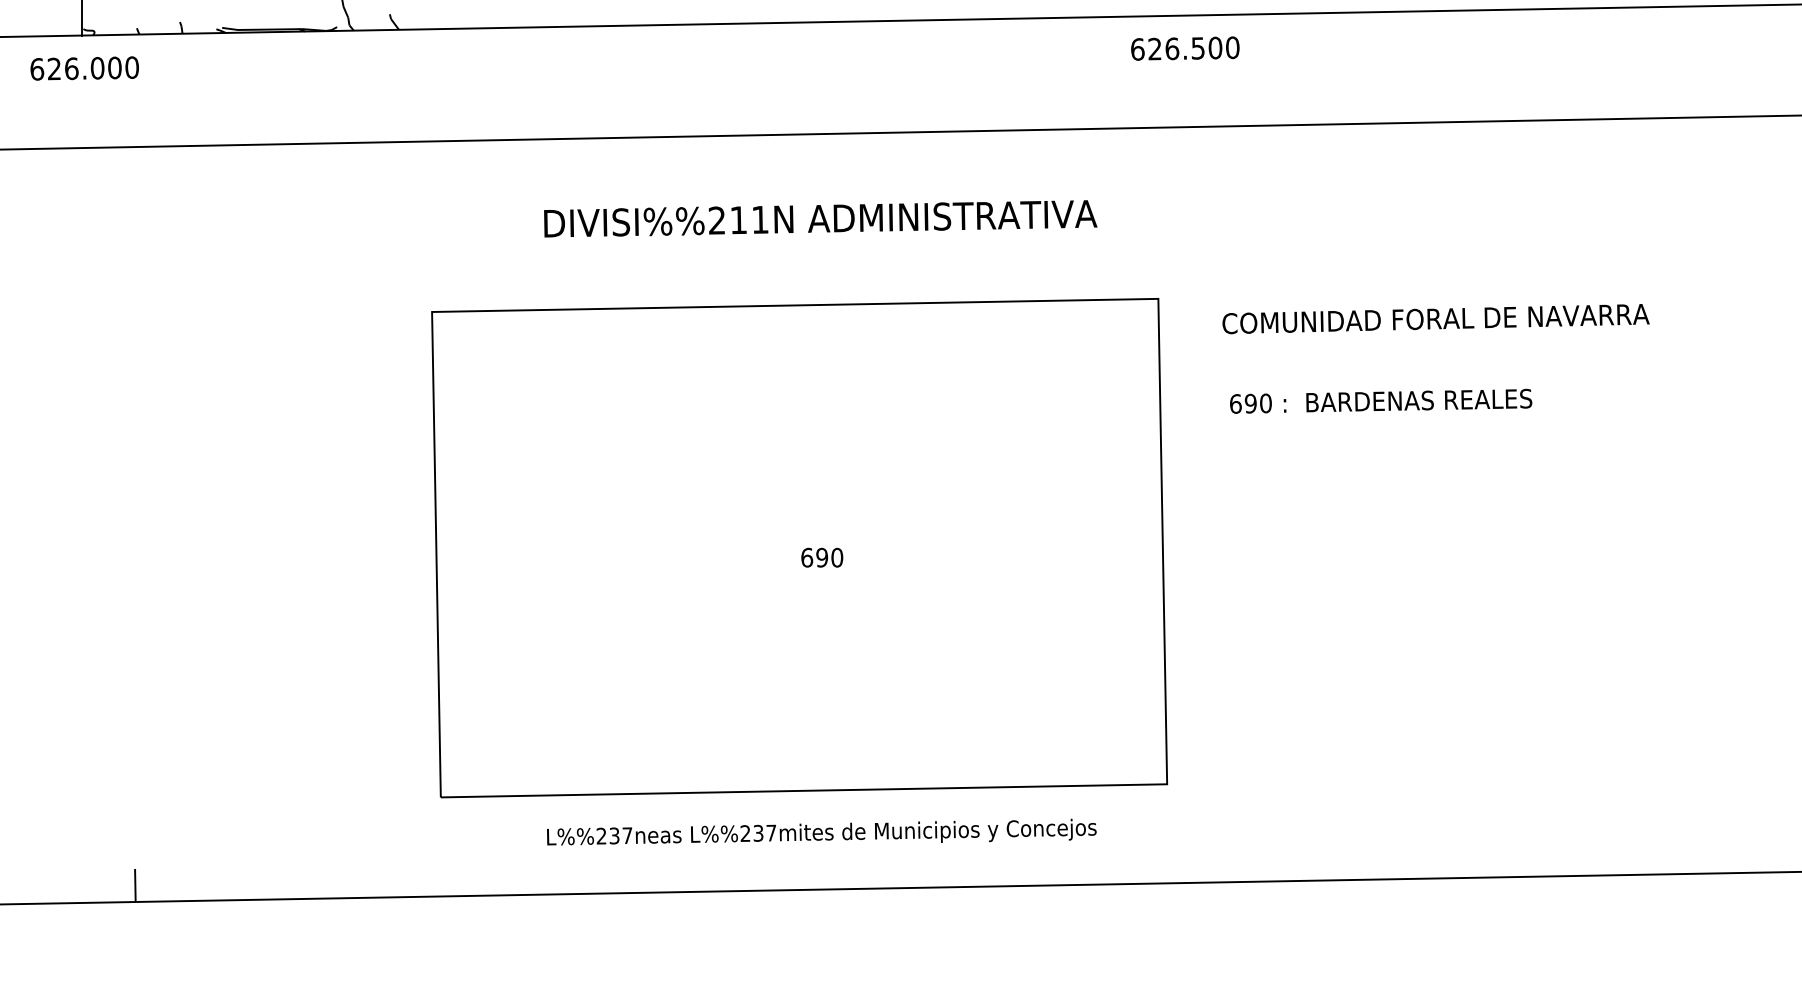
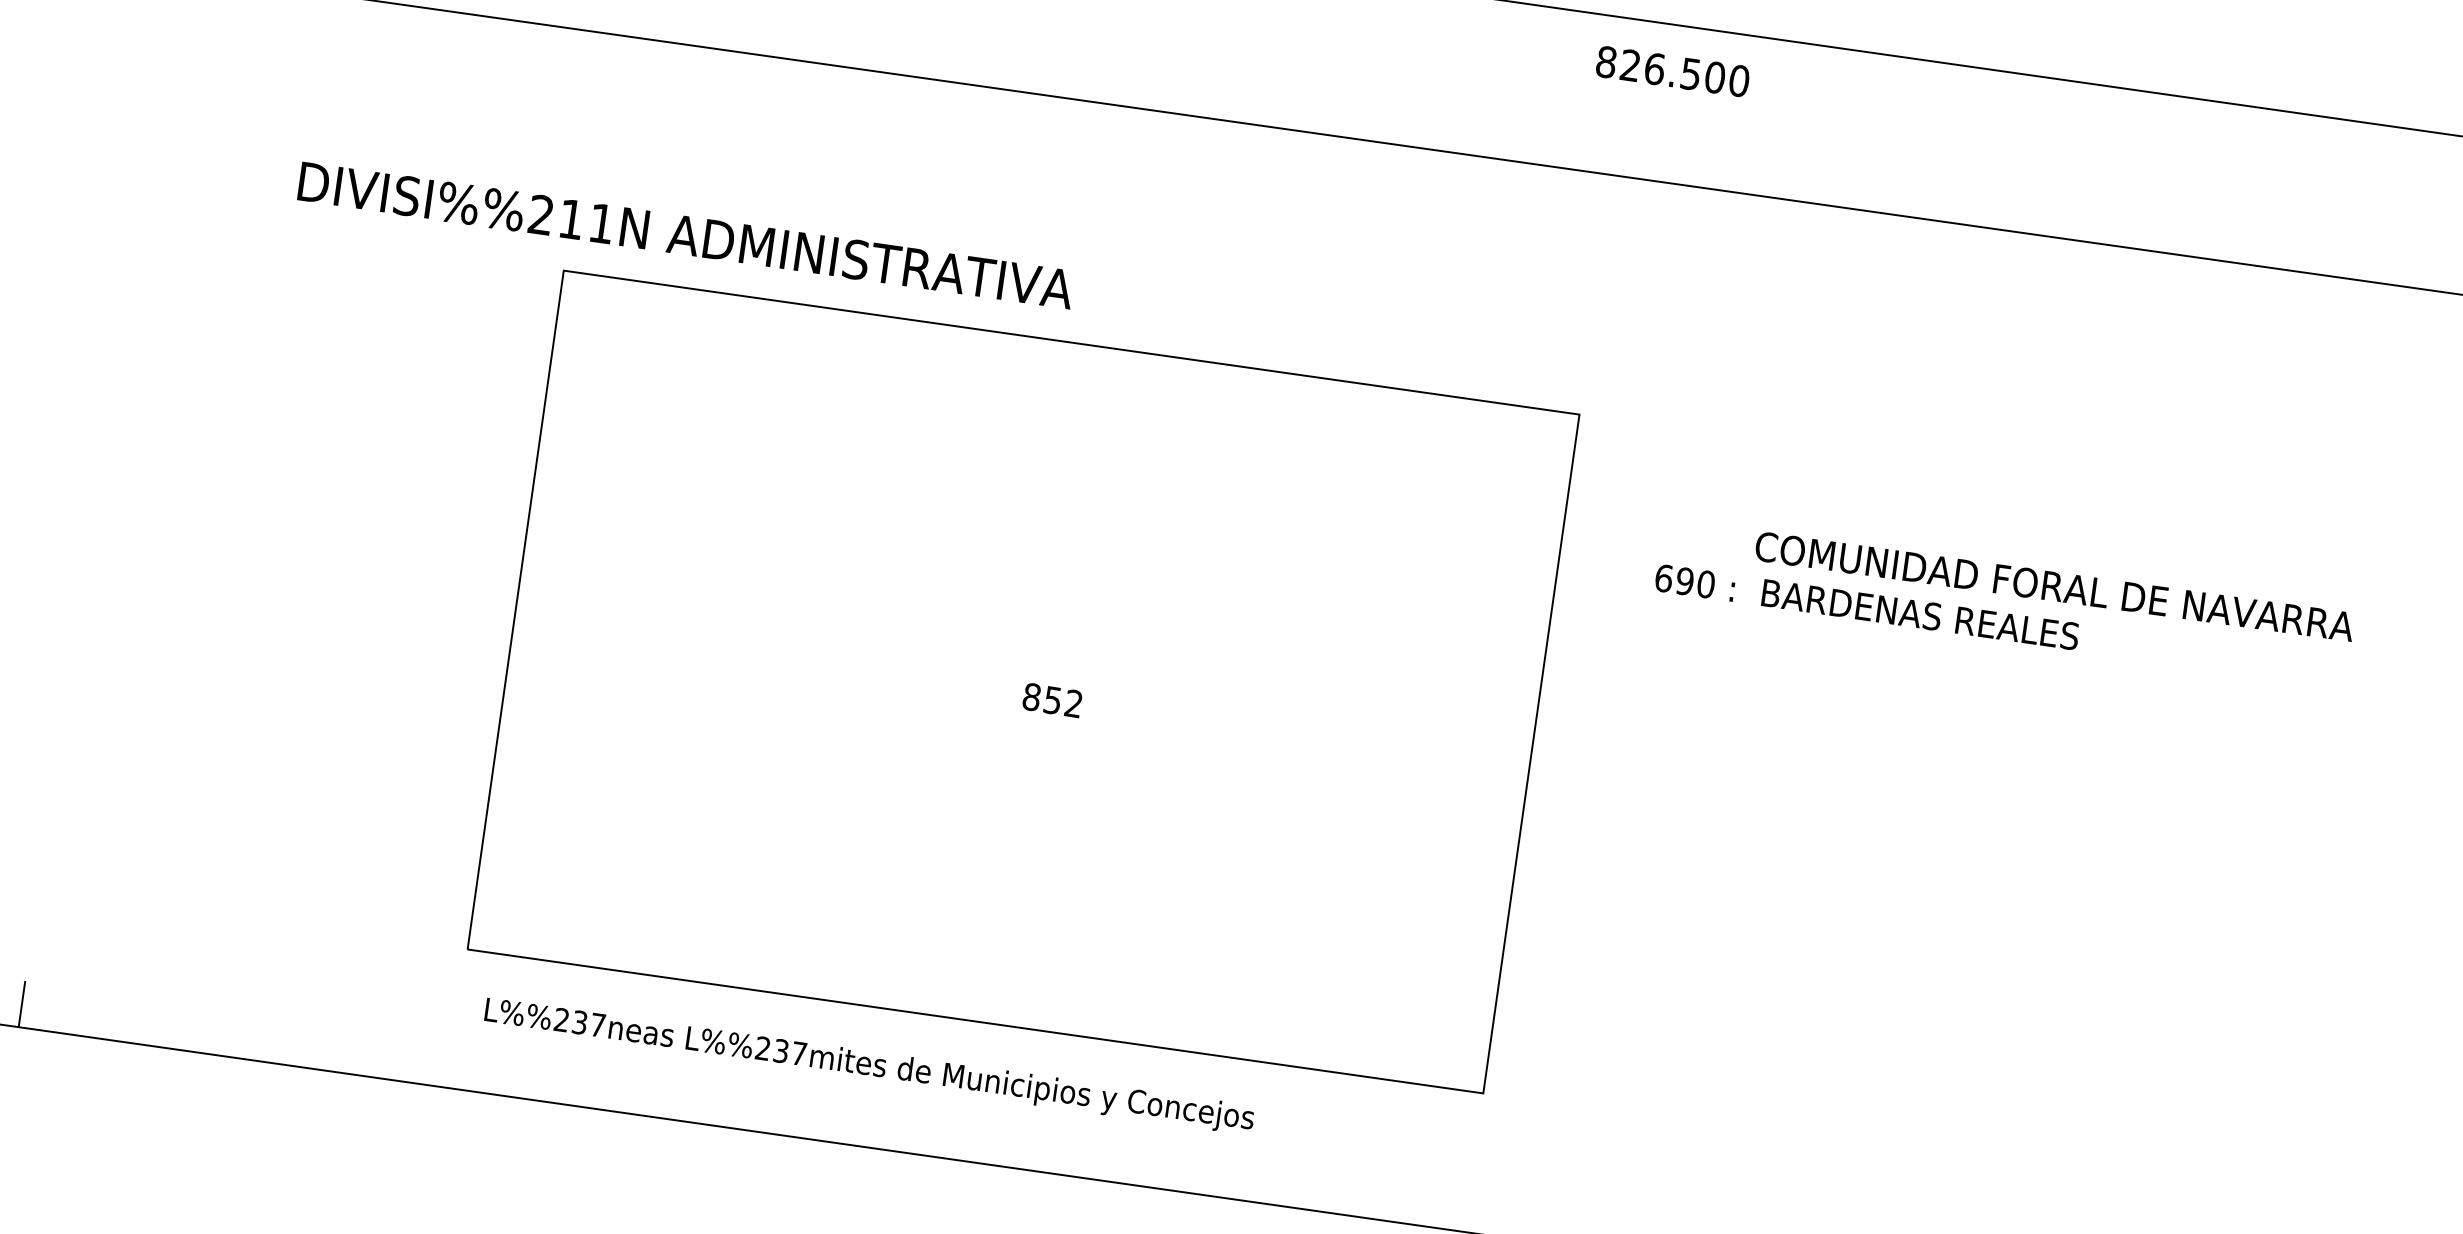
text: (1137, 49) -> (1606, 62), 626.500 -> 826.500
text: (820, 218) -> (685, 235), moved
text: (1435, 319) -> (2054, 587), moved
text: (822, 557) -> (1053, 700), 690 -> 852
text: (821, 831) -> (869, 1062), moved

